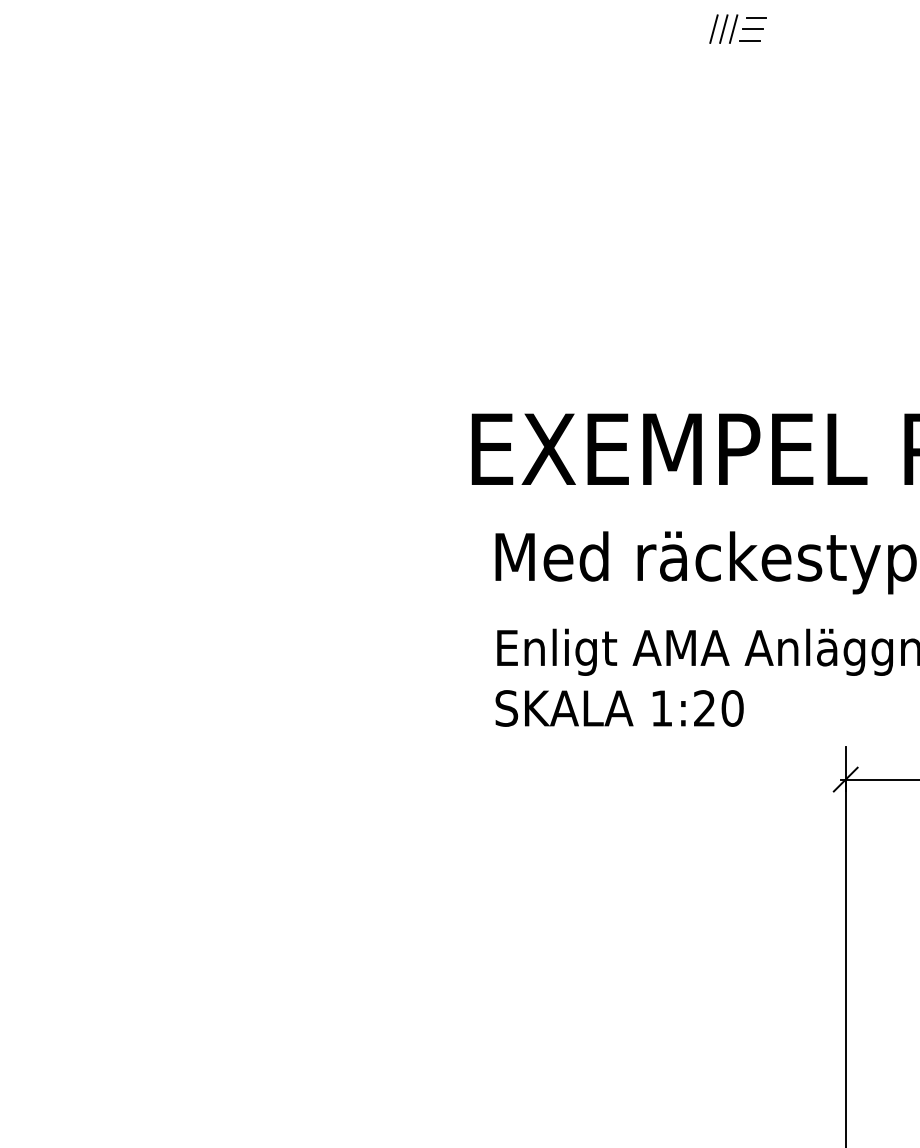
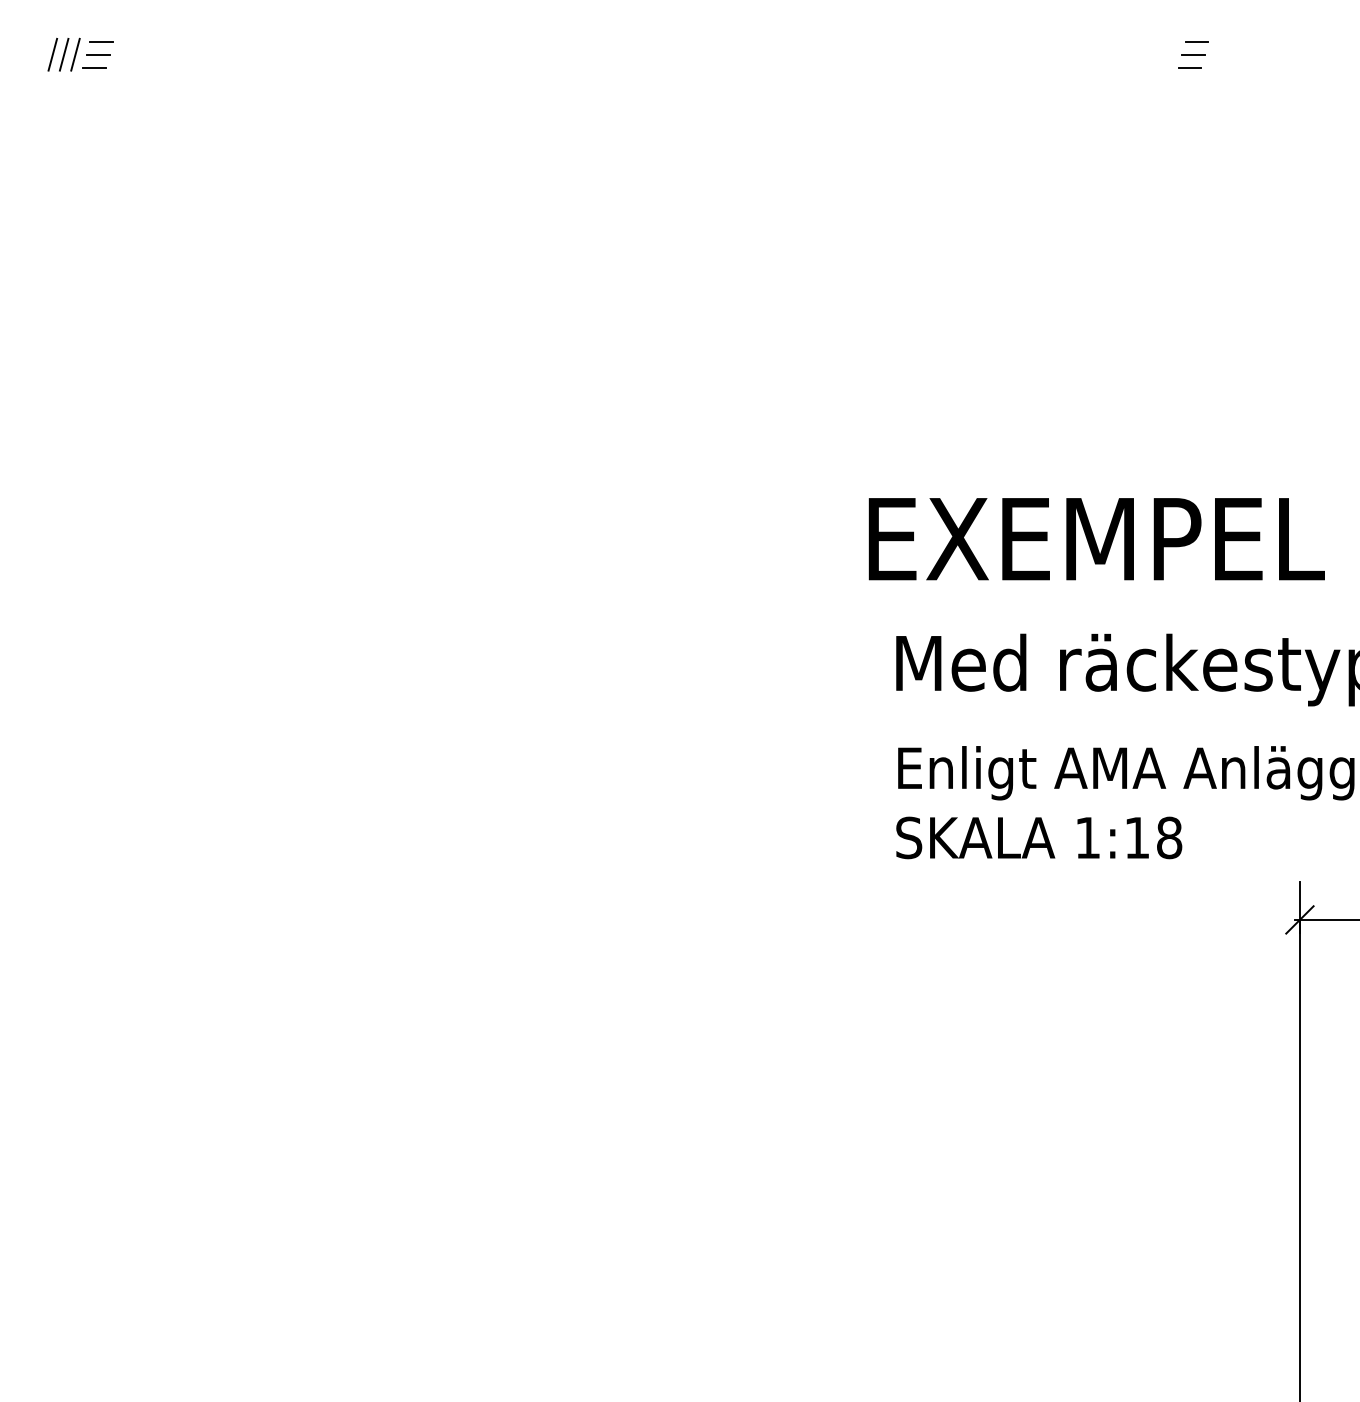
line: (713, 28) -> (1147, 54), removed
line: (723, 28) -> (1159, 54), removed
line: (733, 28) -> (1170, 54), removed
text: (718, 708) -> (1153, 837), 1:20 -> 1:18

